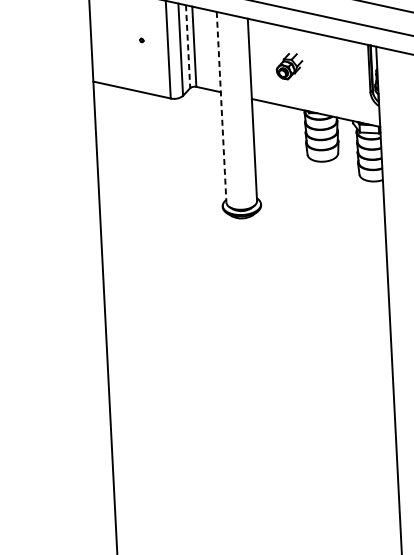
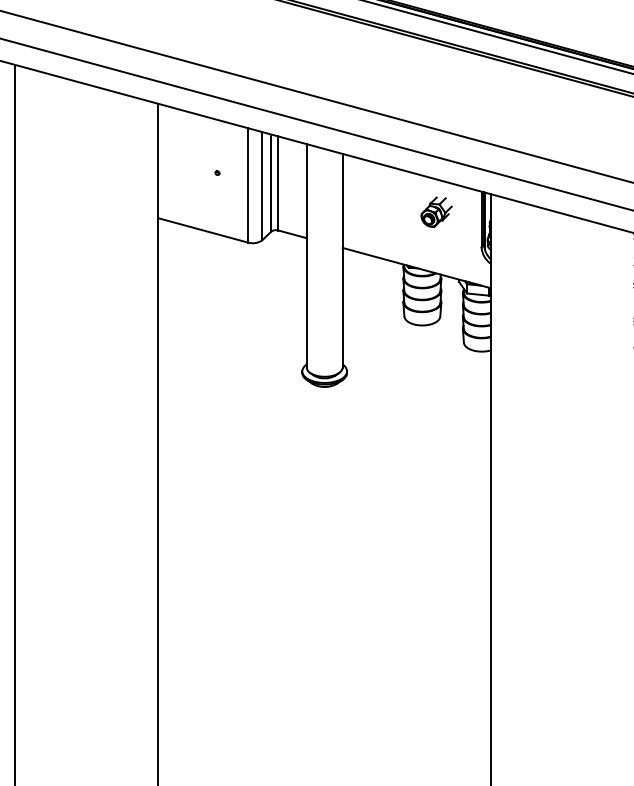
line: (188, 47) -> (271, 183), dashed -> solid
part: (289, 66) -> (436, 212), moved
line: (221, 106) -> (306, 255), dashed -> solid

